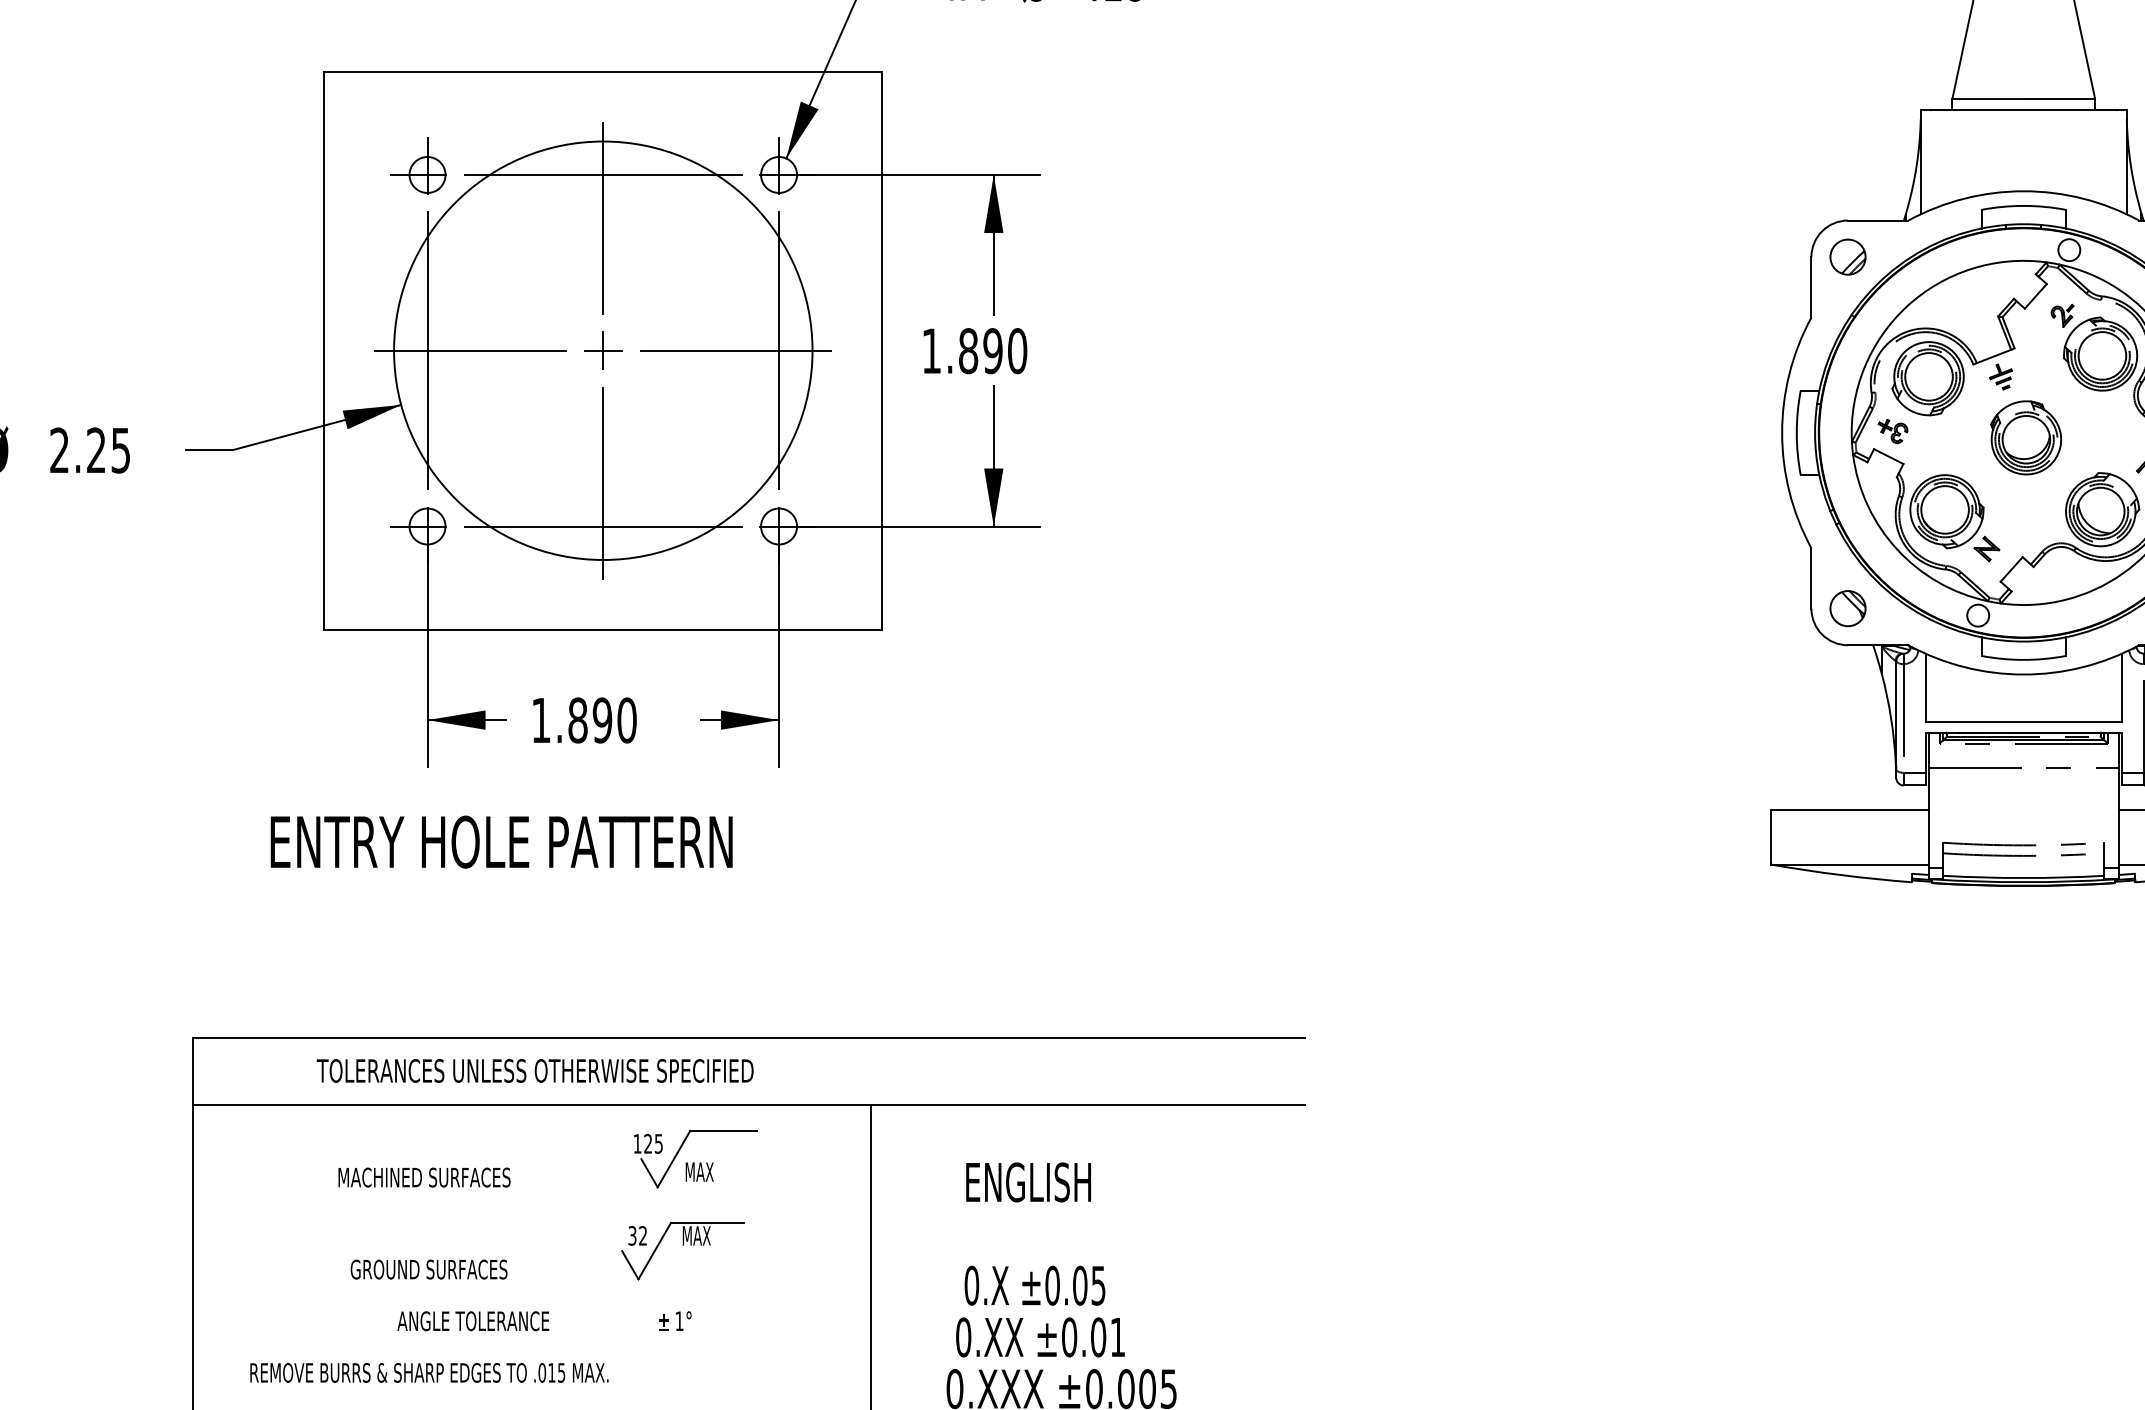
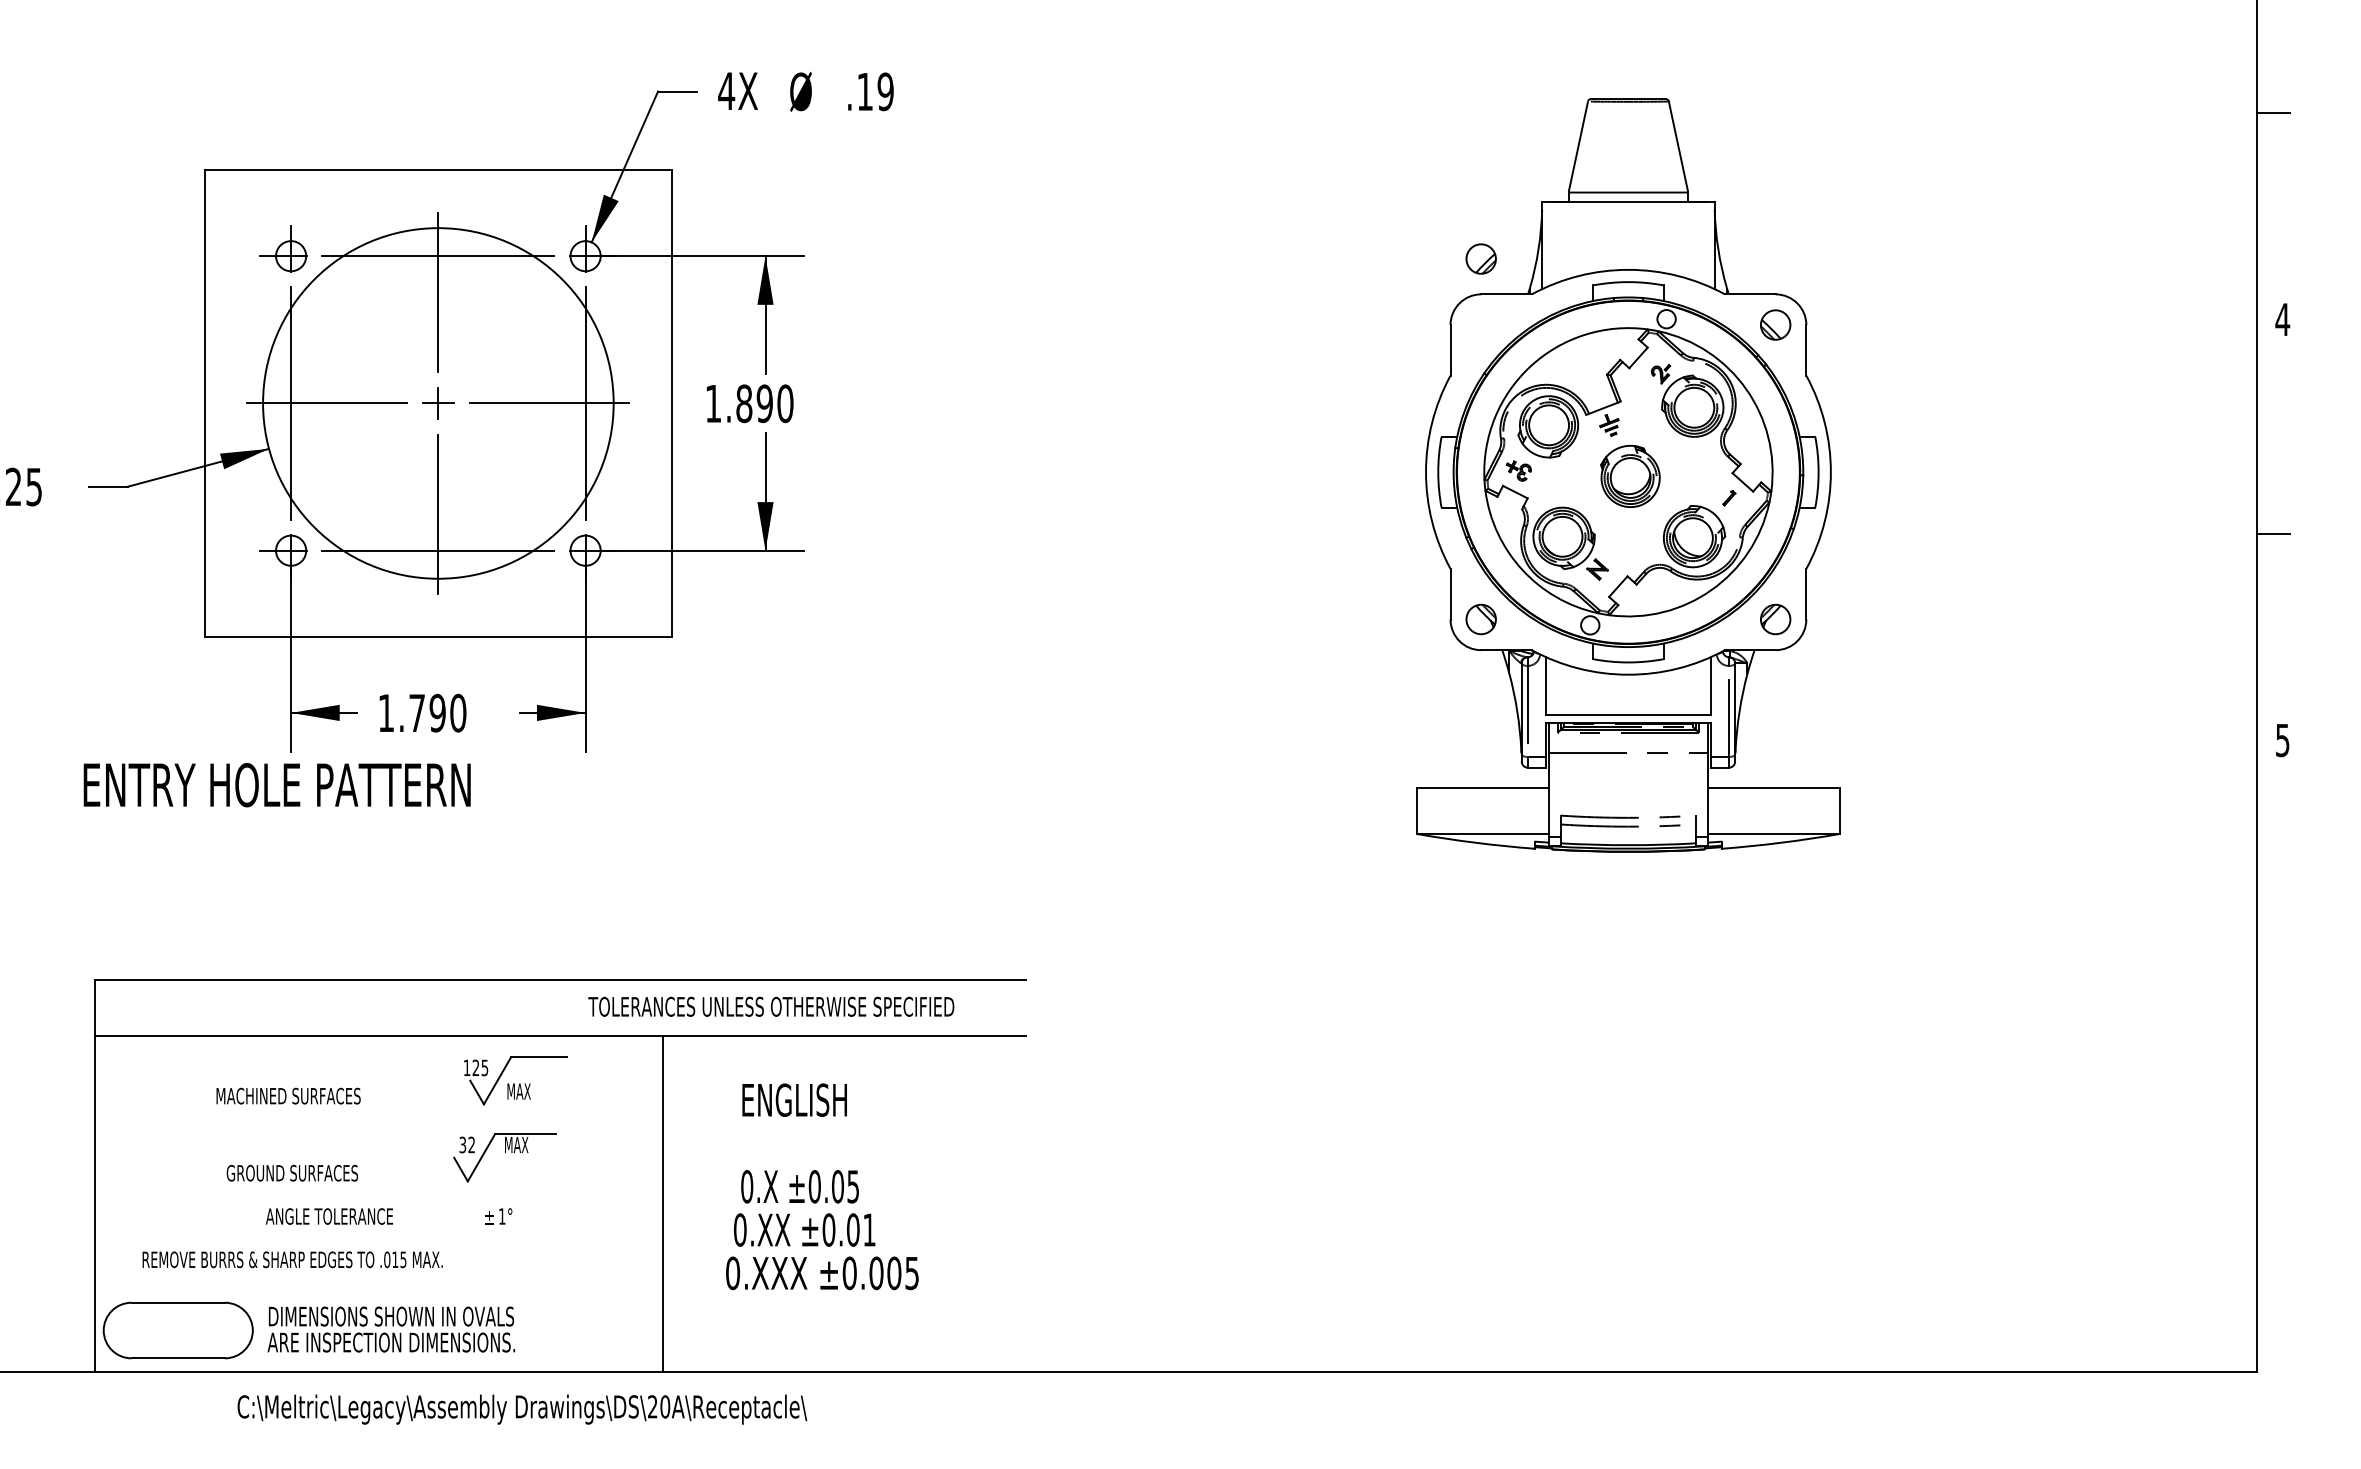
part: (1847, 256) -> (1480, 258), moved
text: (578, 719) -> (417, 712), 1.890 -> 1.790
text: (500, 842) -> (276, 785), moved
text: (535, 1070) -> (771, 1006), moved

